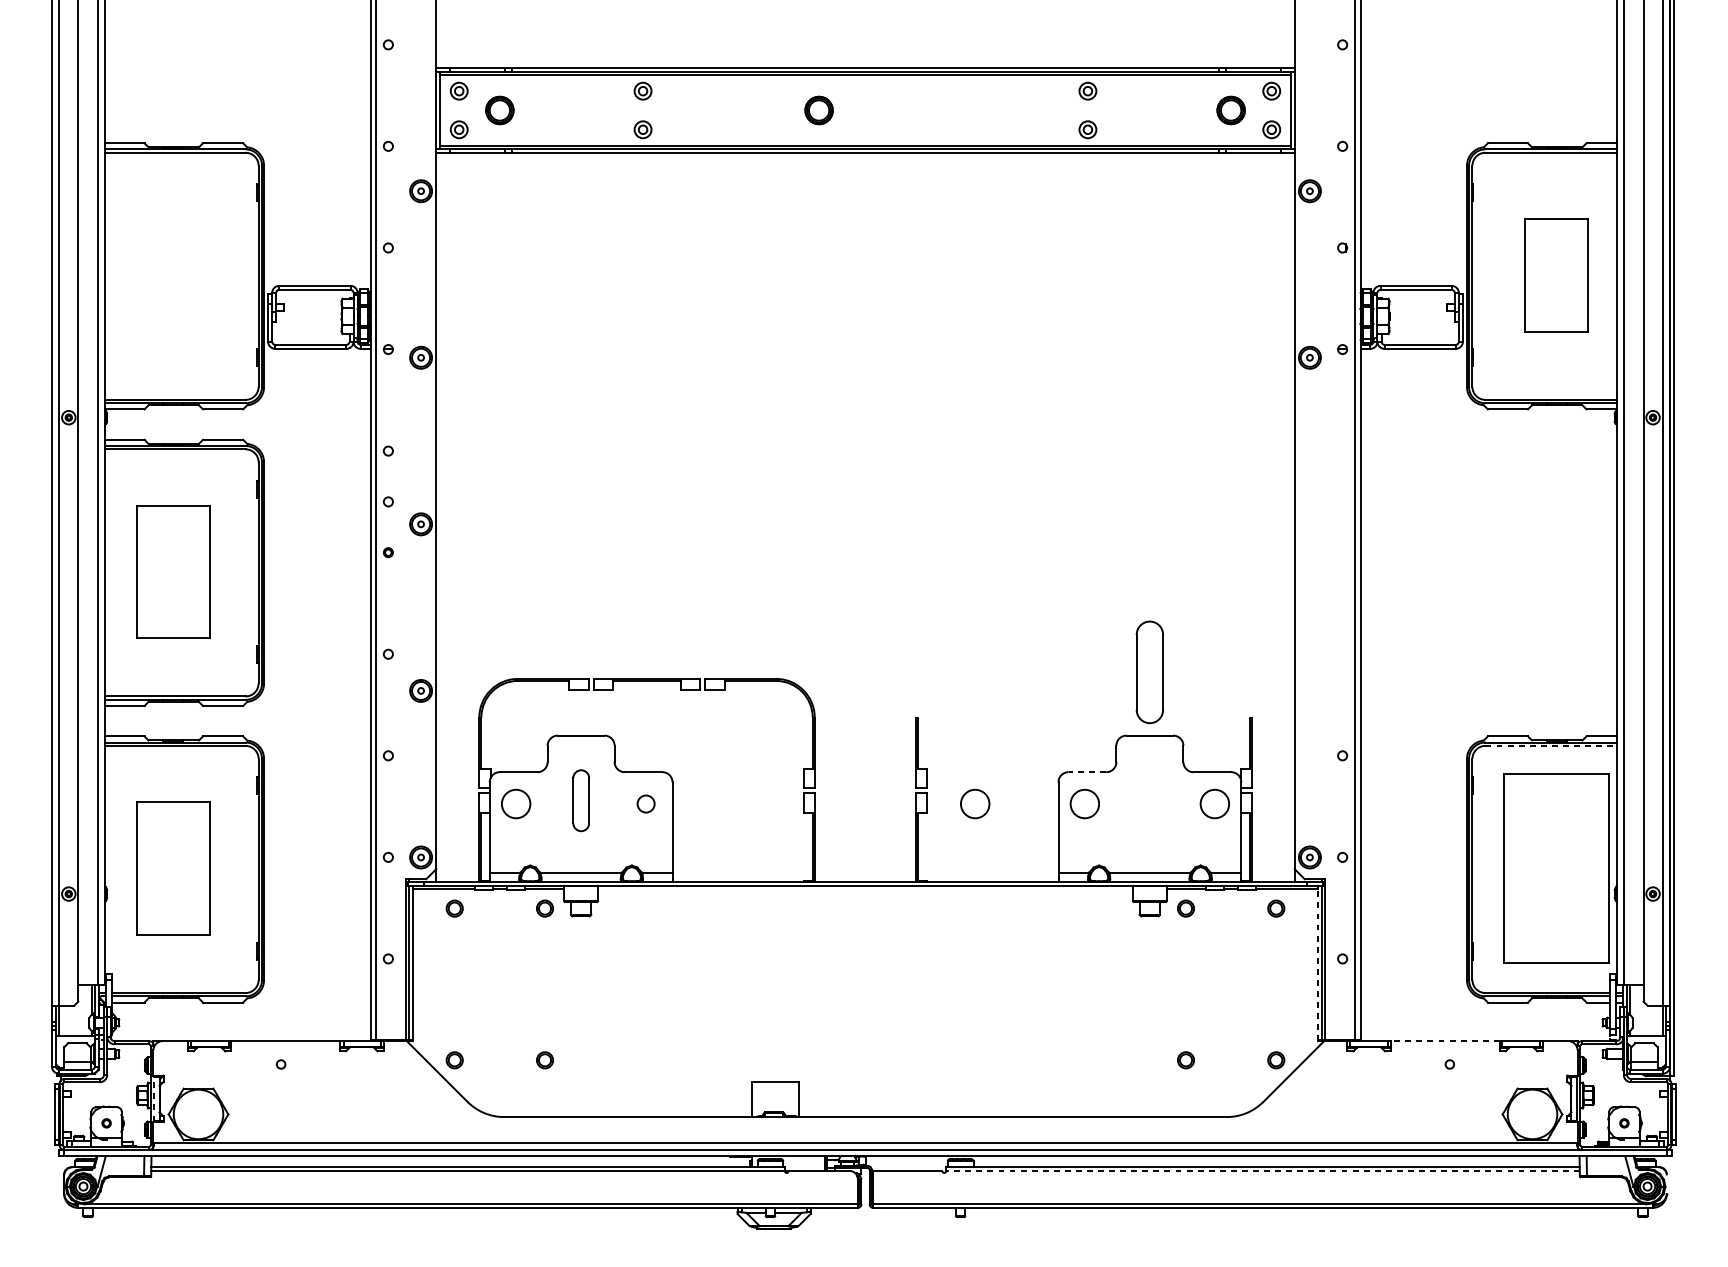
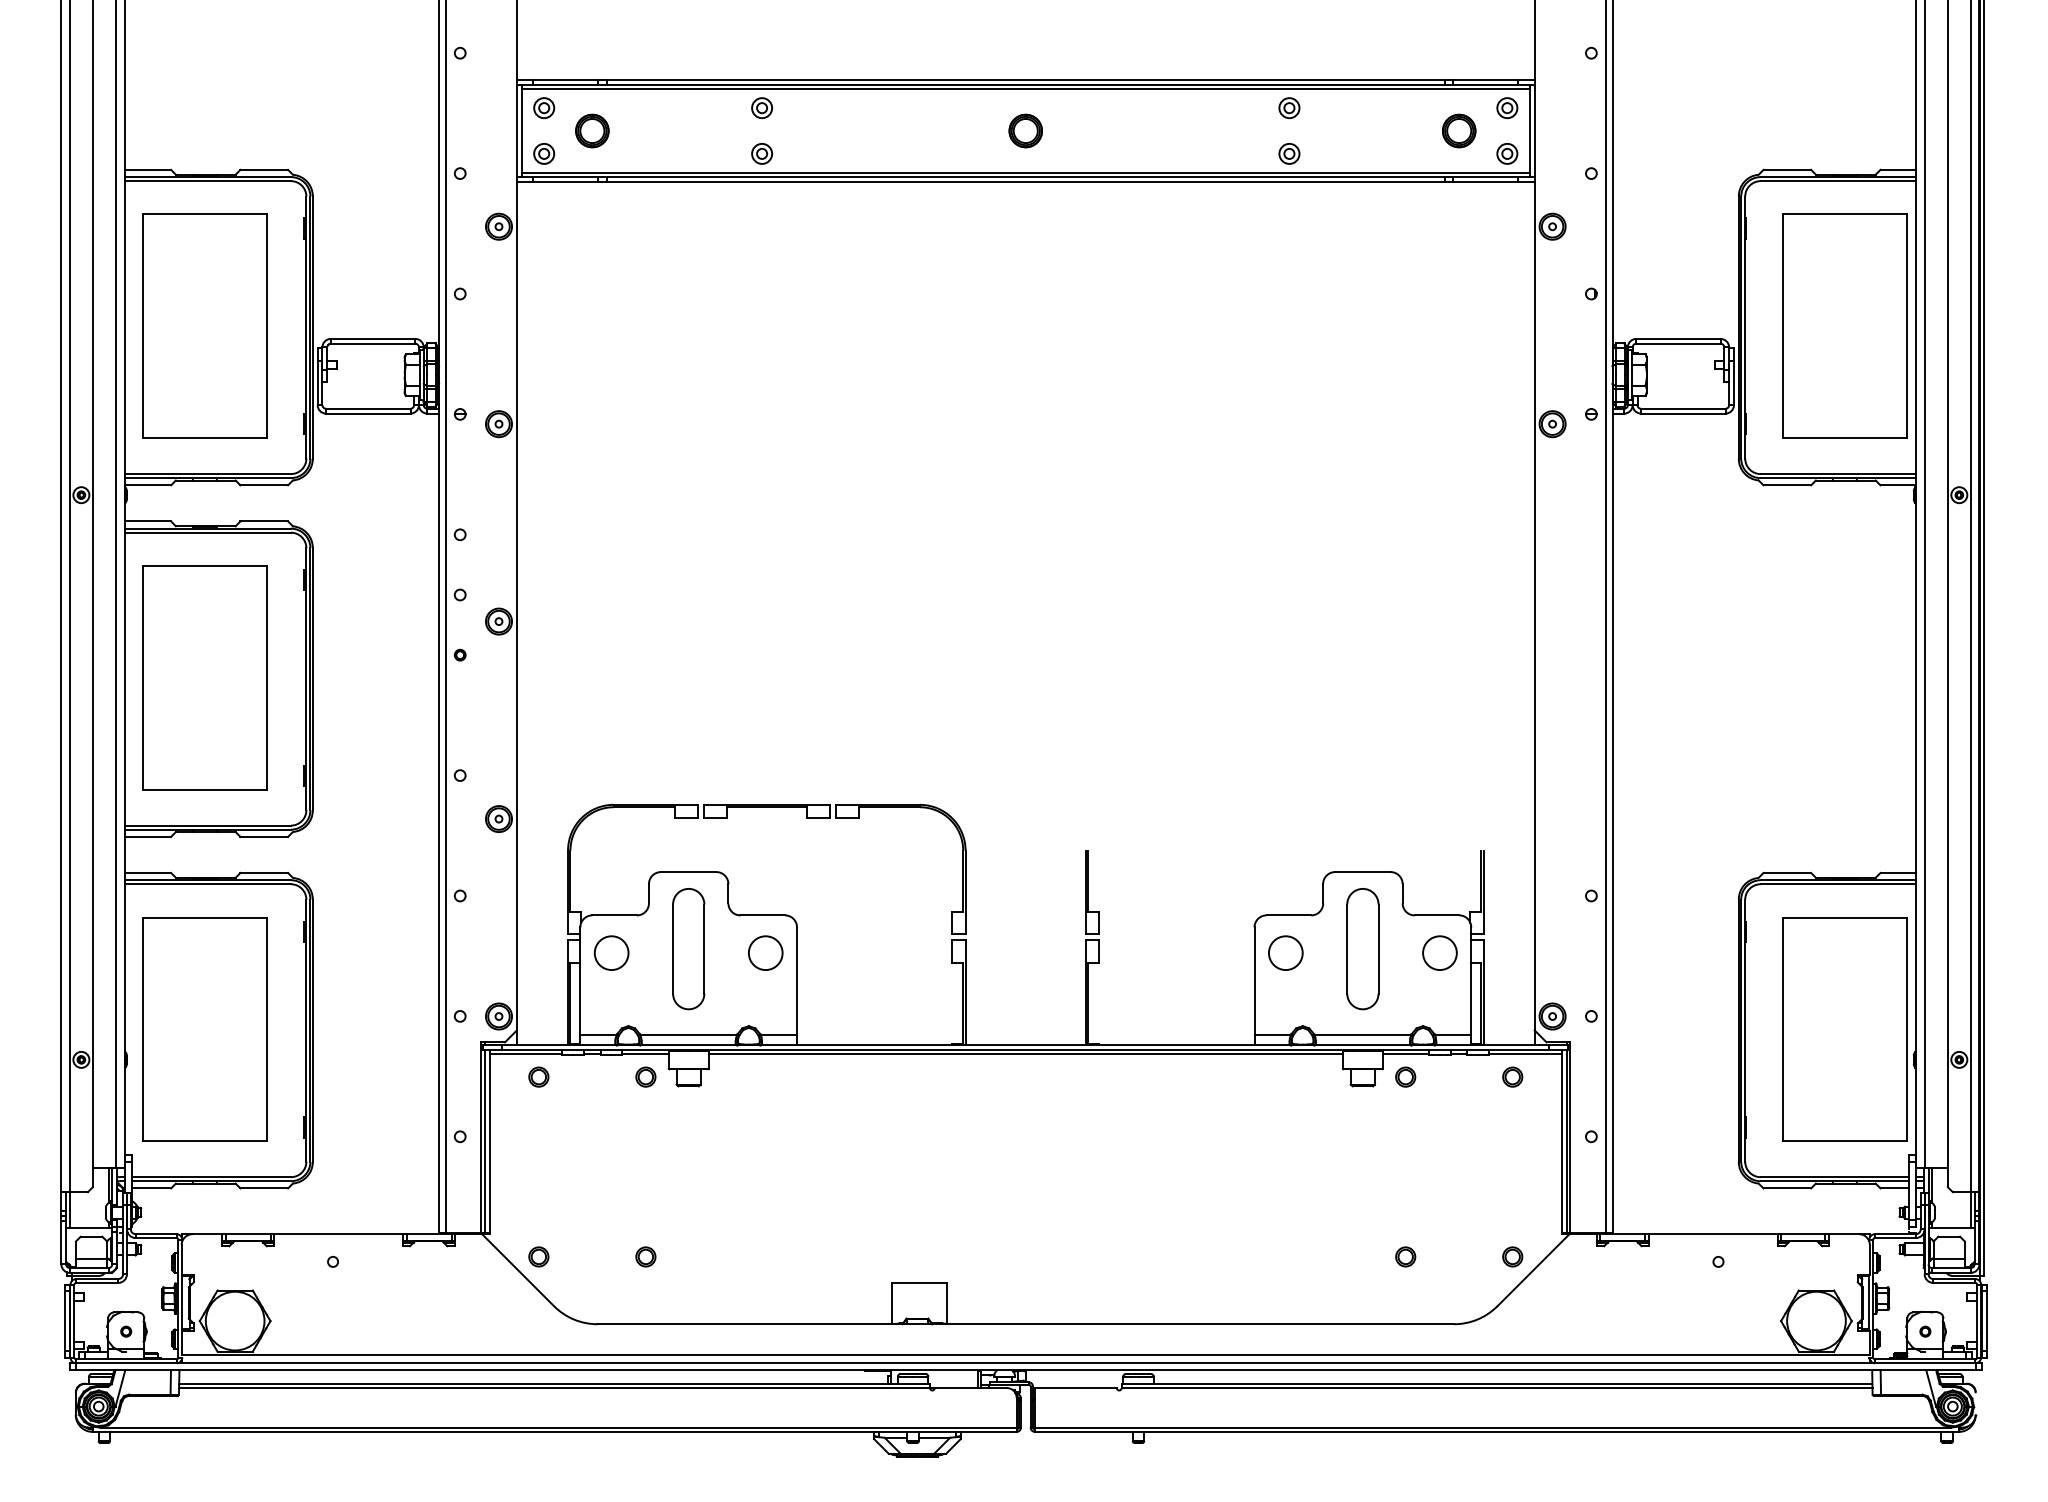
part: (818, 110) -> (1025, 130), moved
part: (172, 274) -> (204, 325), added
part: (1556, 274) -> (1844, 325), size x1.67
part: (172, 571) -> (204, 677), size x1.43
part: (1149, 672) -> (1362, 949), moved
line: (1551, 746) -> (1838, 884), dashed -> solid
line: (1087, 772) -> (1288, 915), dashed -> solid
part: (580, 800) -> (688, 949), size x1.67
circle: (974, 803) -> (1155, 952), removed
circle: (645, 804) -> (765, 953), size x1.67
part: (172, 868) -> (204, 1029), size x1.43
line: (865, 888) -> (1025, 1053), added
line: (1317, 964) -> (1561, 1143), dashed -> solid
line: (1444, 1041) -> (1712, 1234), dashed -> solid
line: (154, 1098) -> (182, 1302), dashed -> solid
line: (1262, 1171) -> (1496, 1388), dashed -> solid

